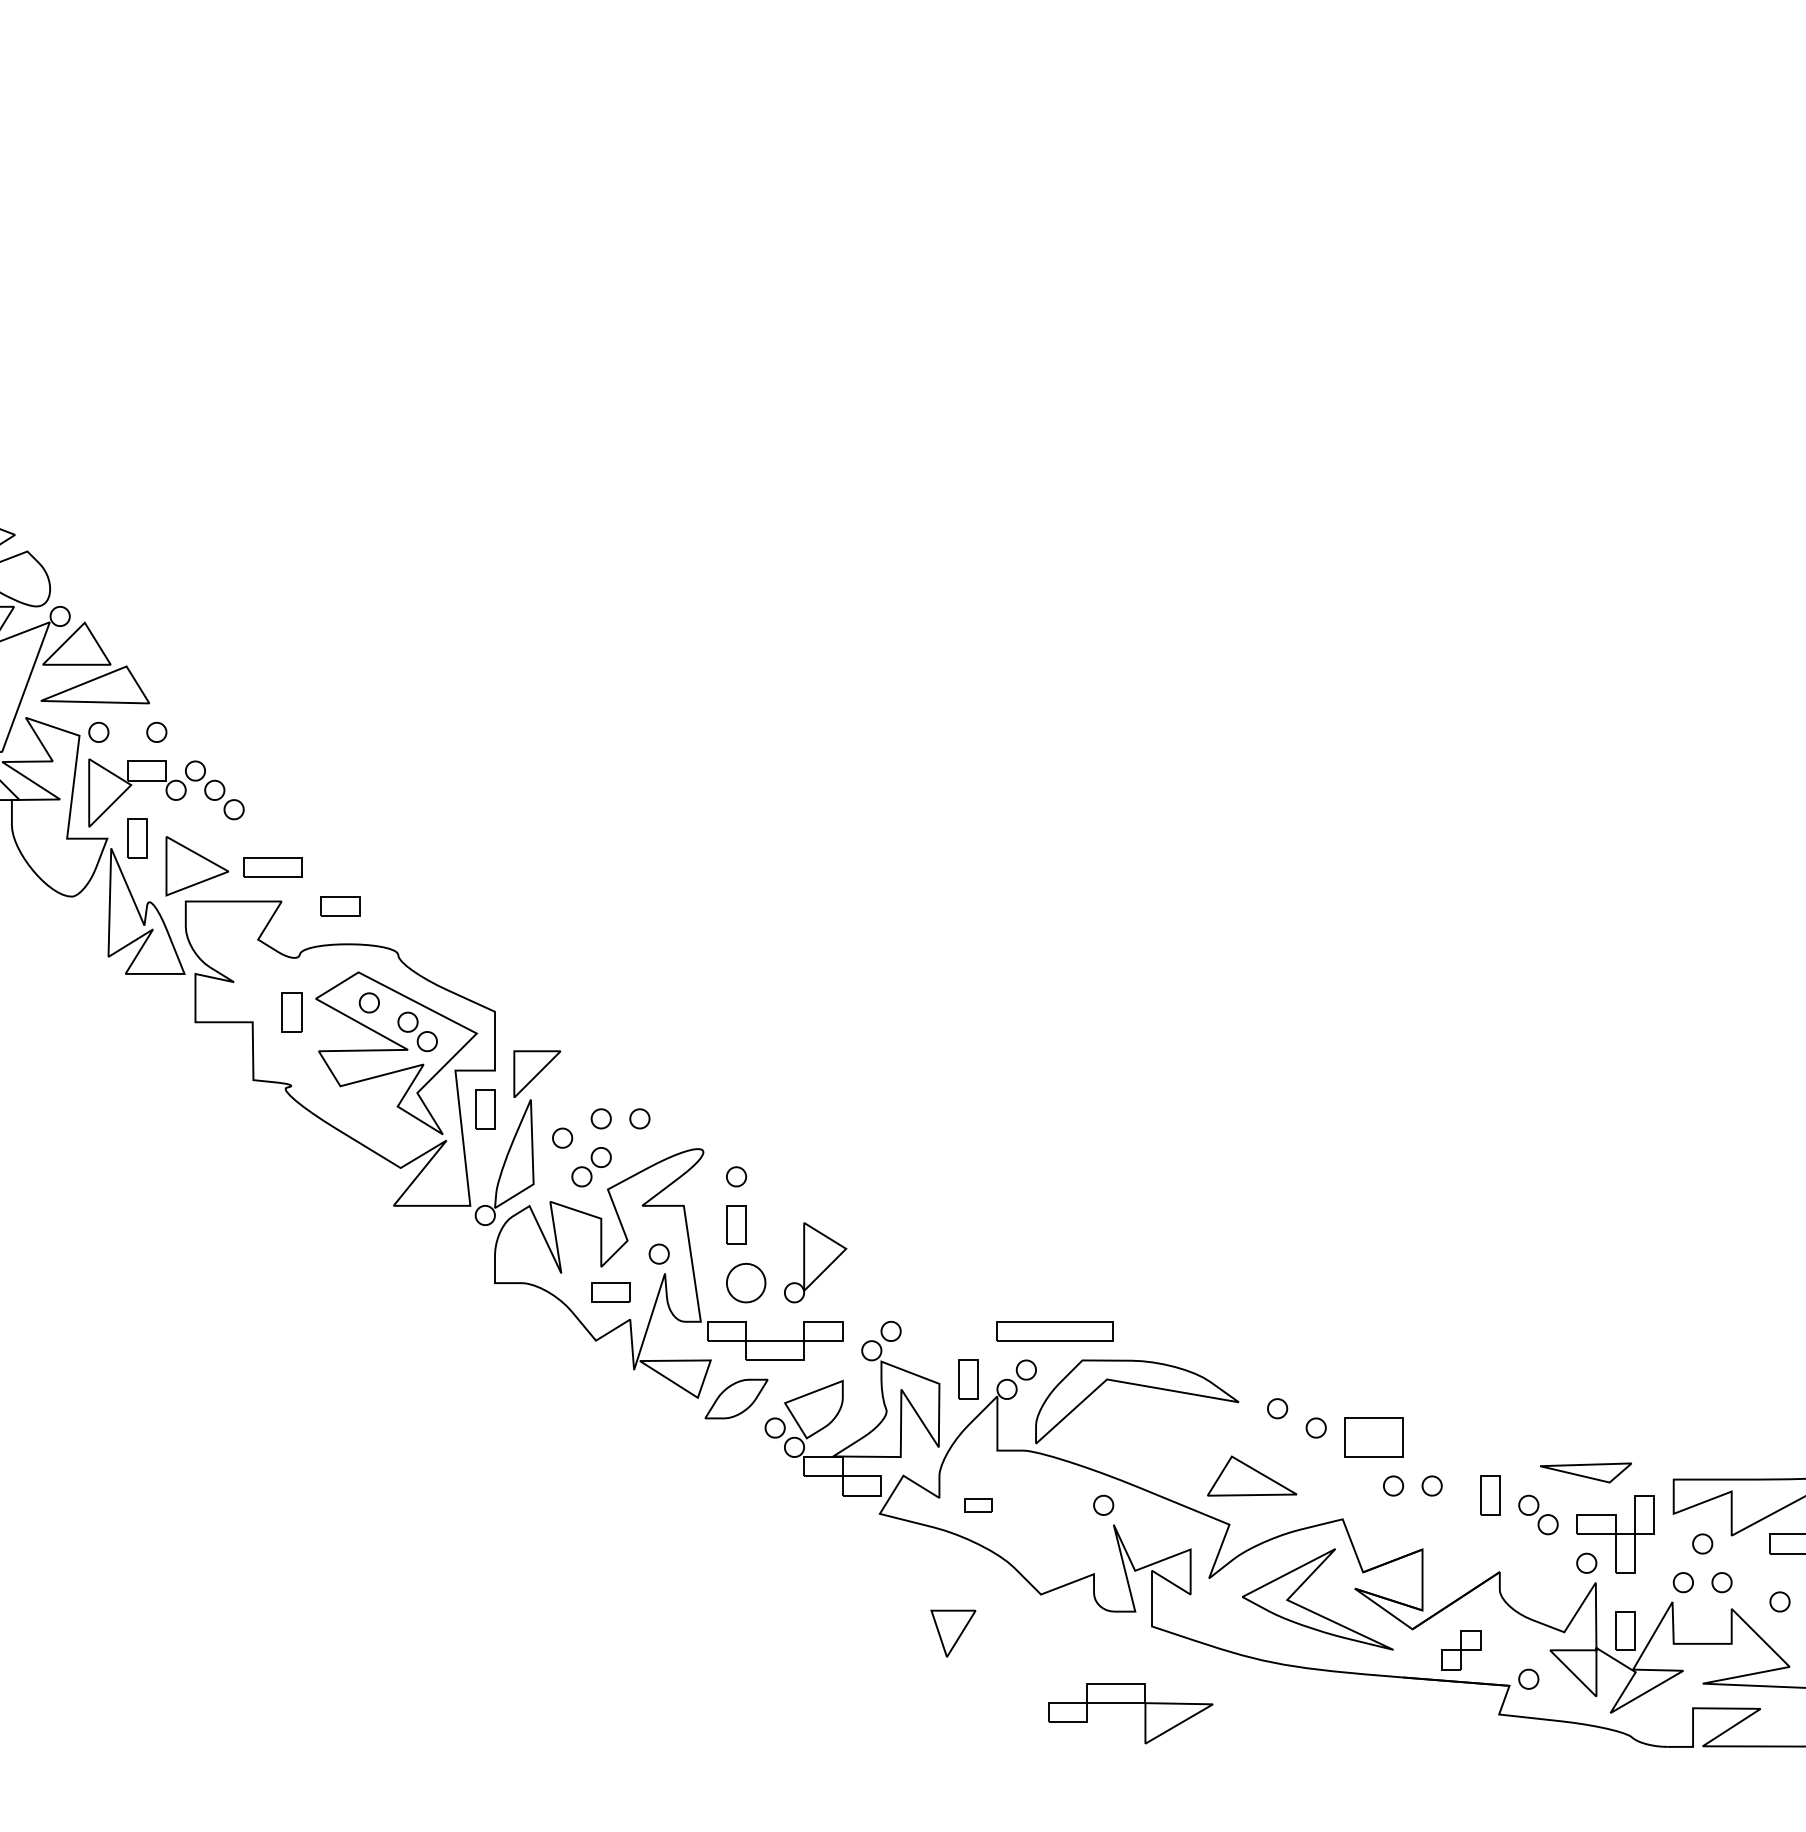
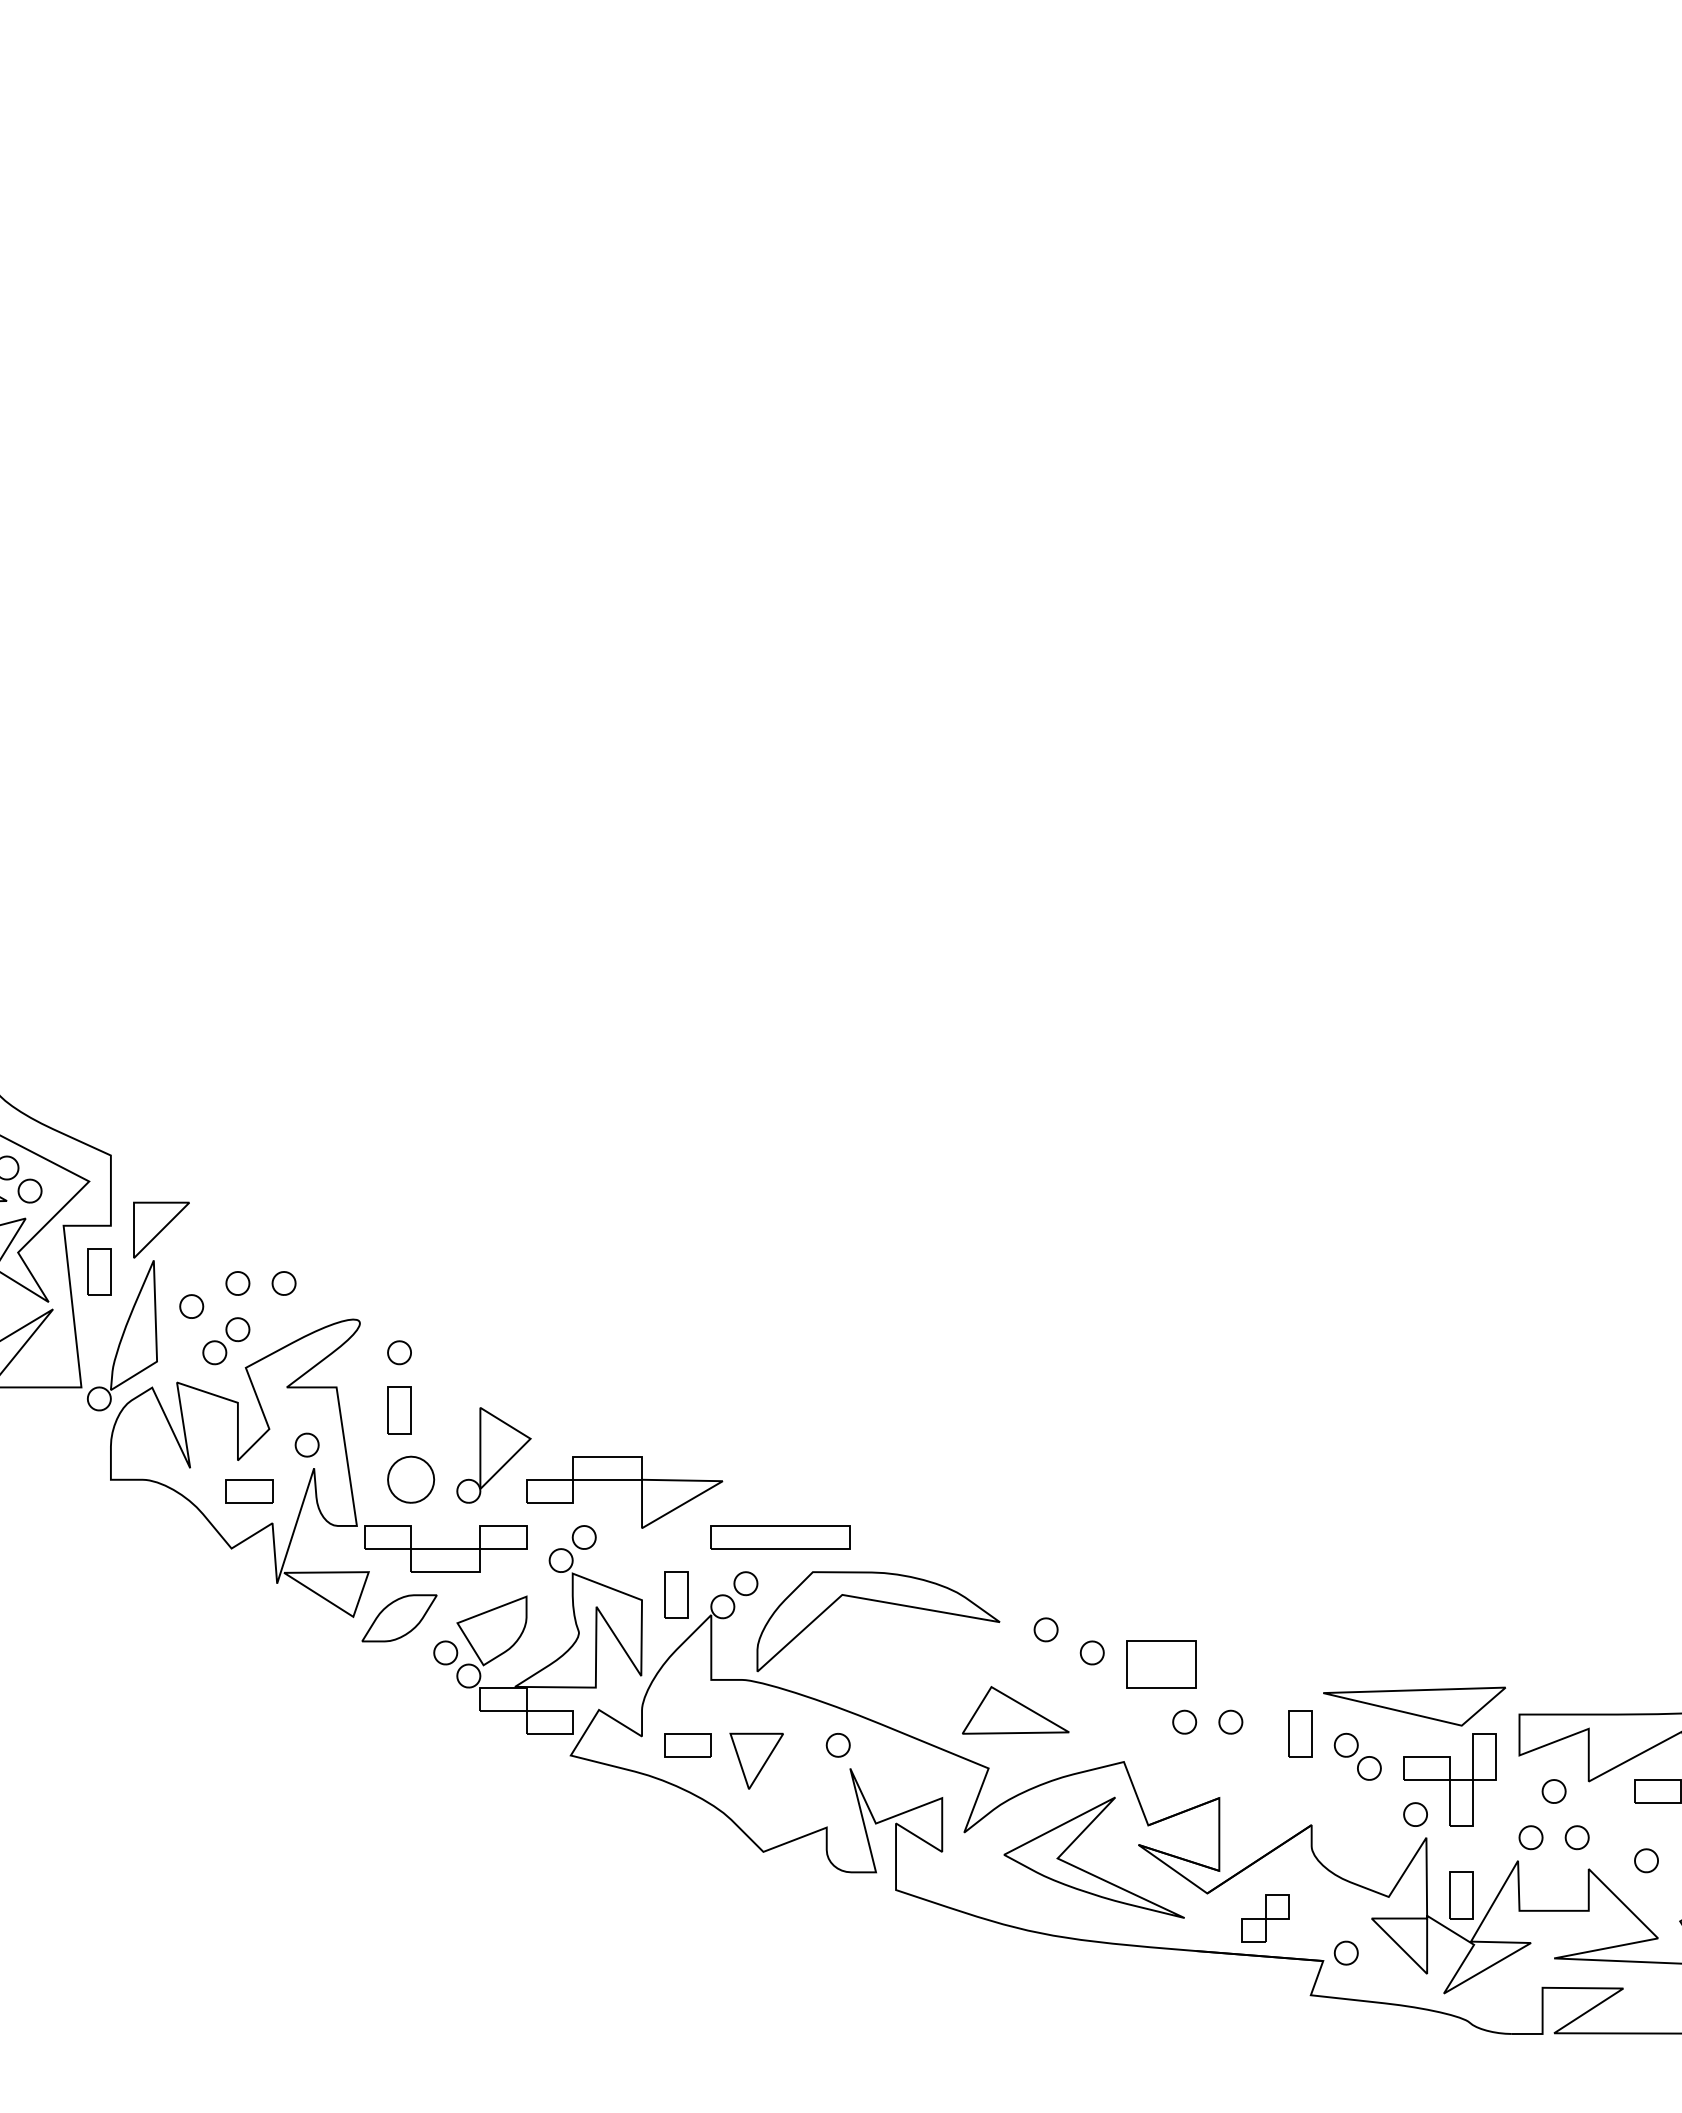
part: (1585, 1472) -> (1414, 1706), size x1.67
part: (977, 1505) -> (687, 1745), size x1.43
part: (953, 1633) -> (756, 1761), moved
part: (1130, 1703) -> (624, 1480), moved

